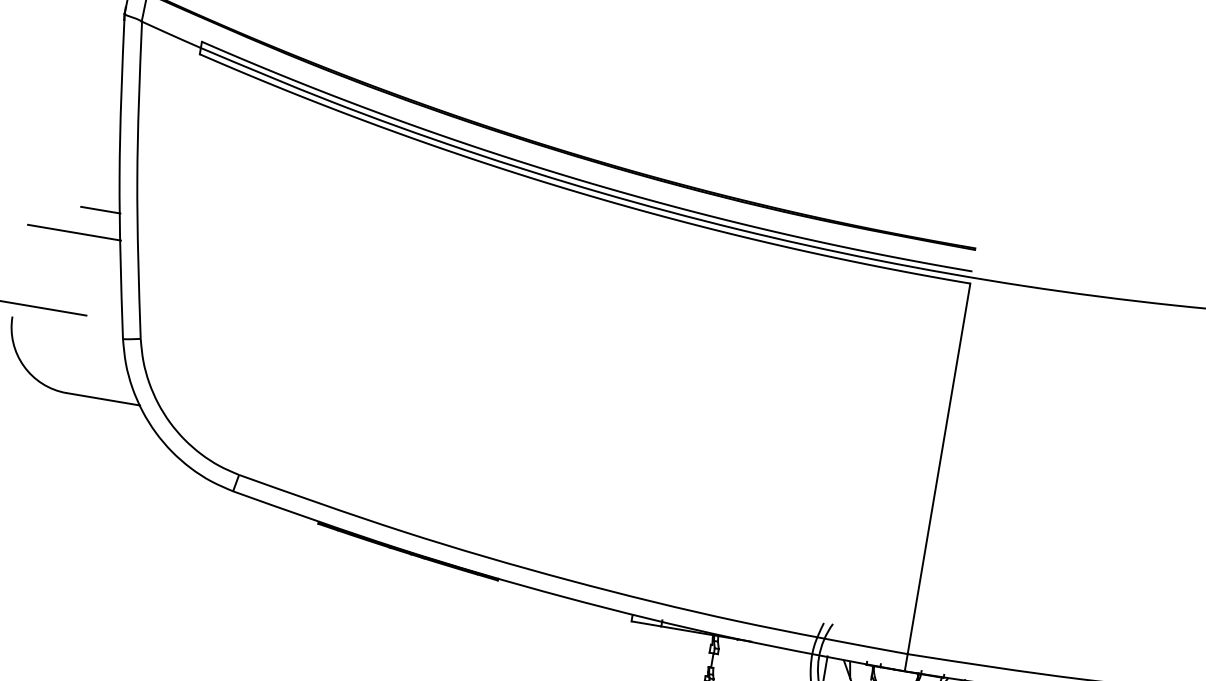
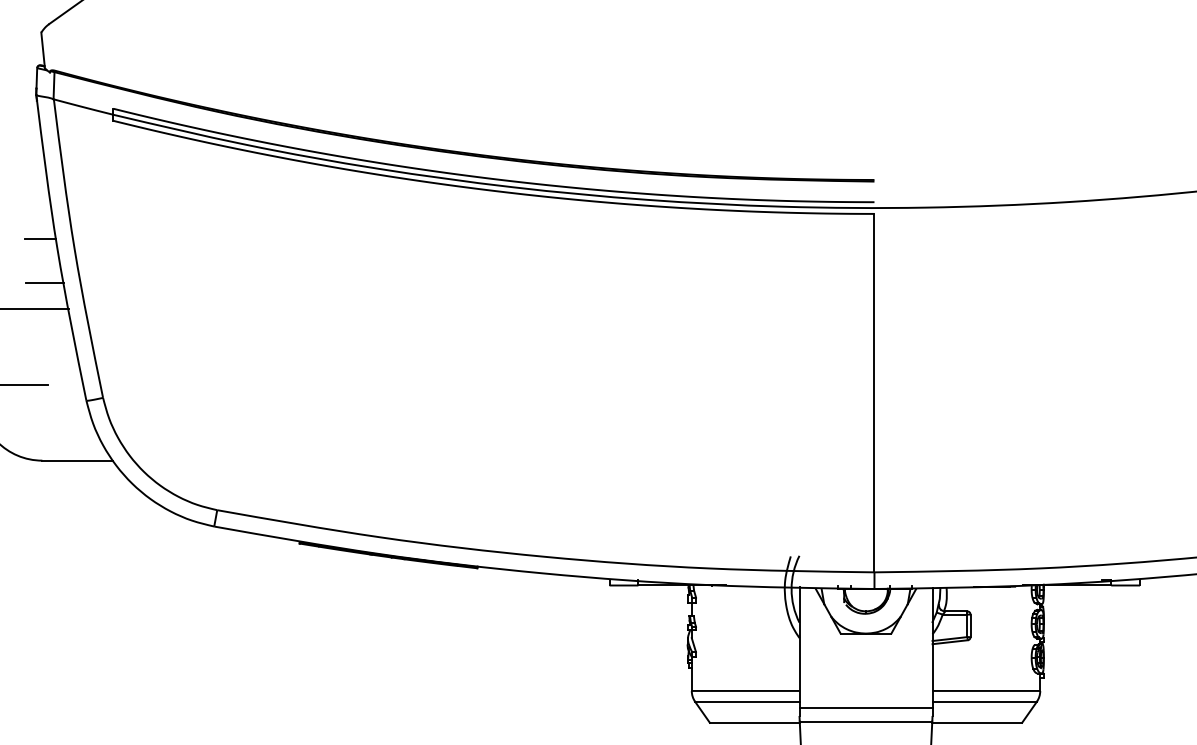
line: (103, 163) -> (40, 238), added

